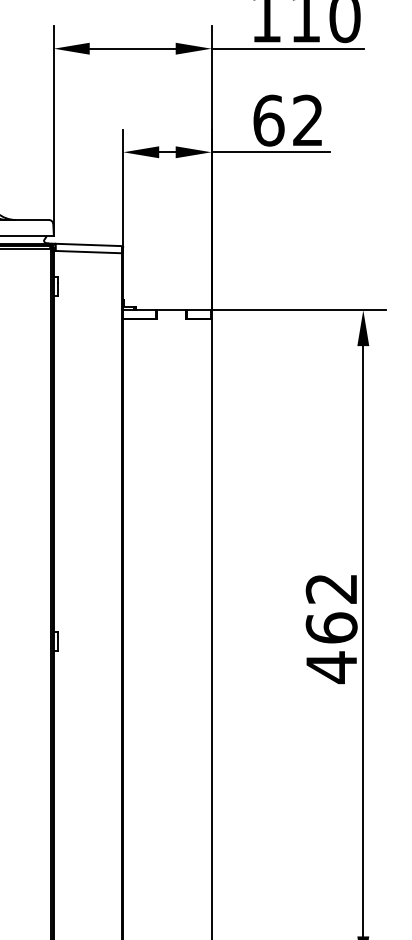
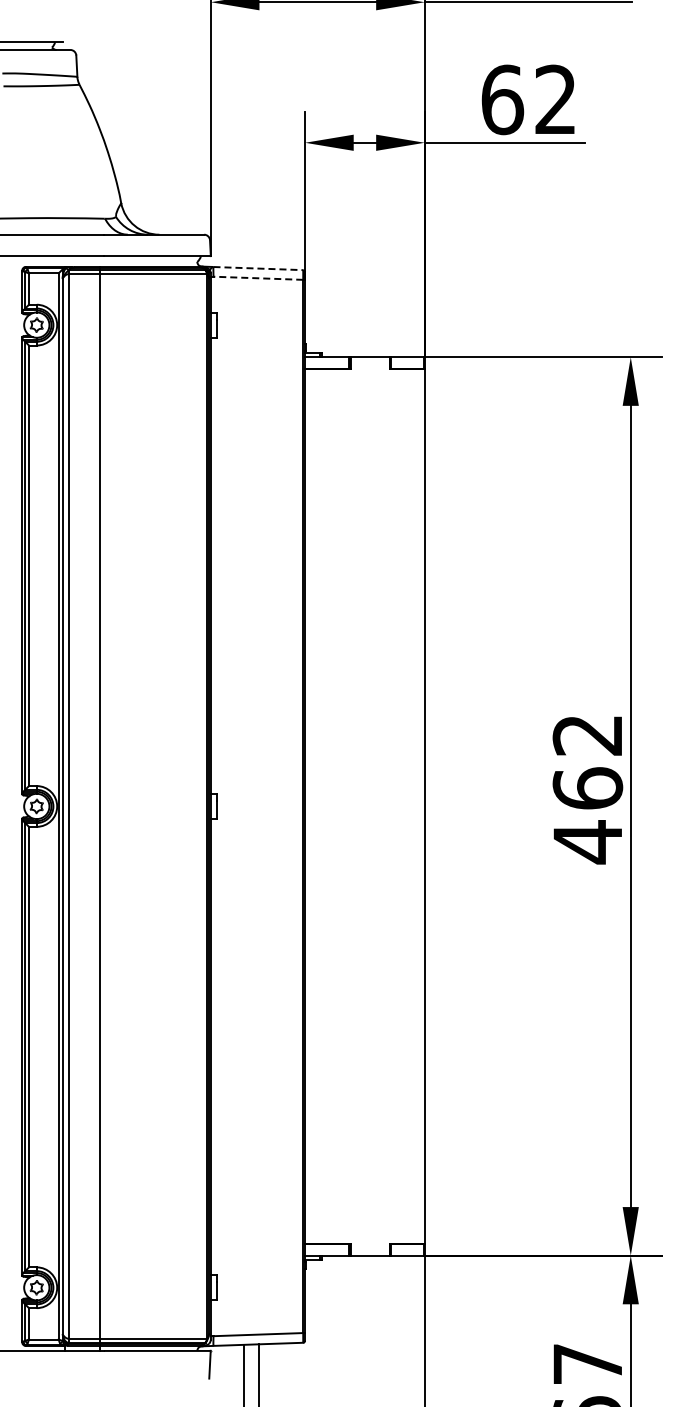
line: (89, 244) -> (258, 268), solid -> dashed
line: (89, 252) -> (258, 278), solid -> dashed

